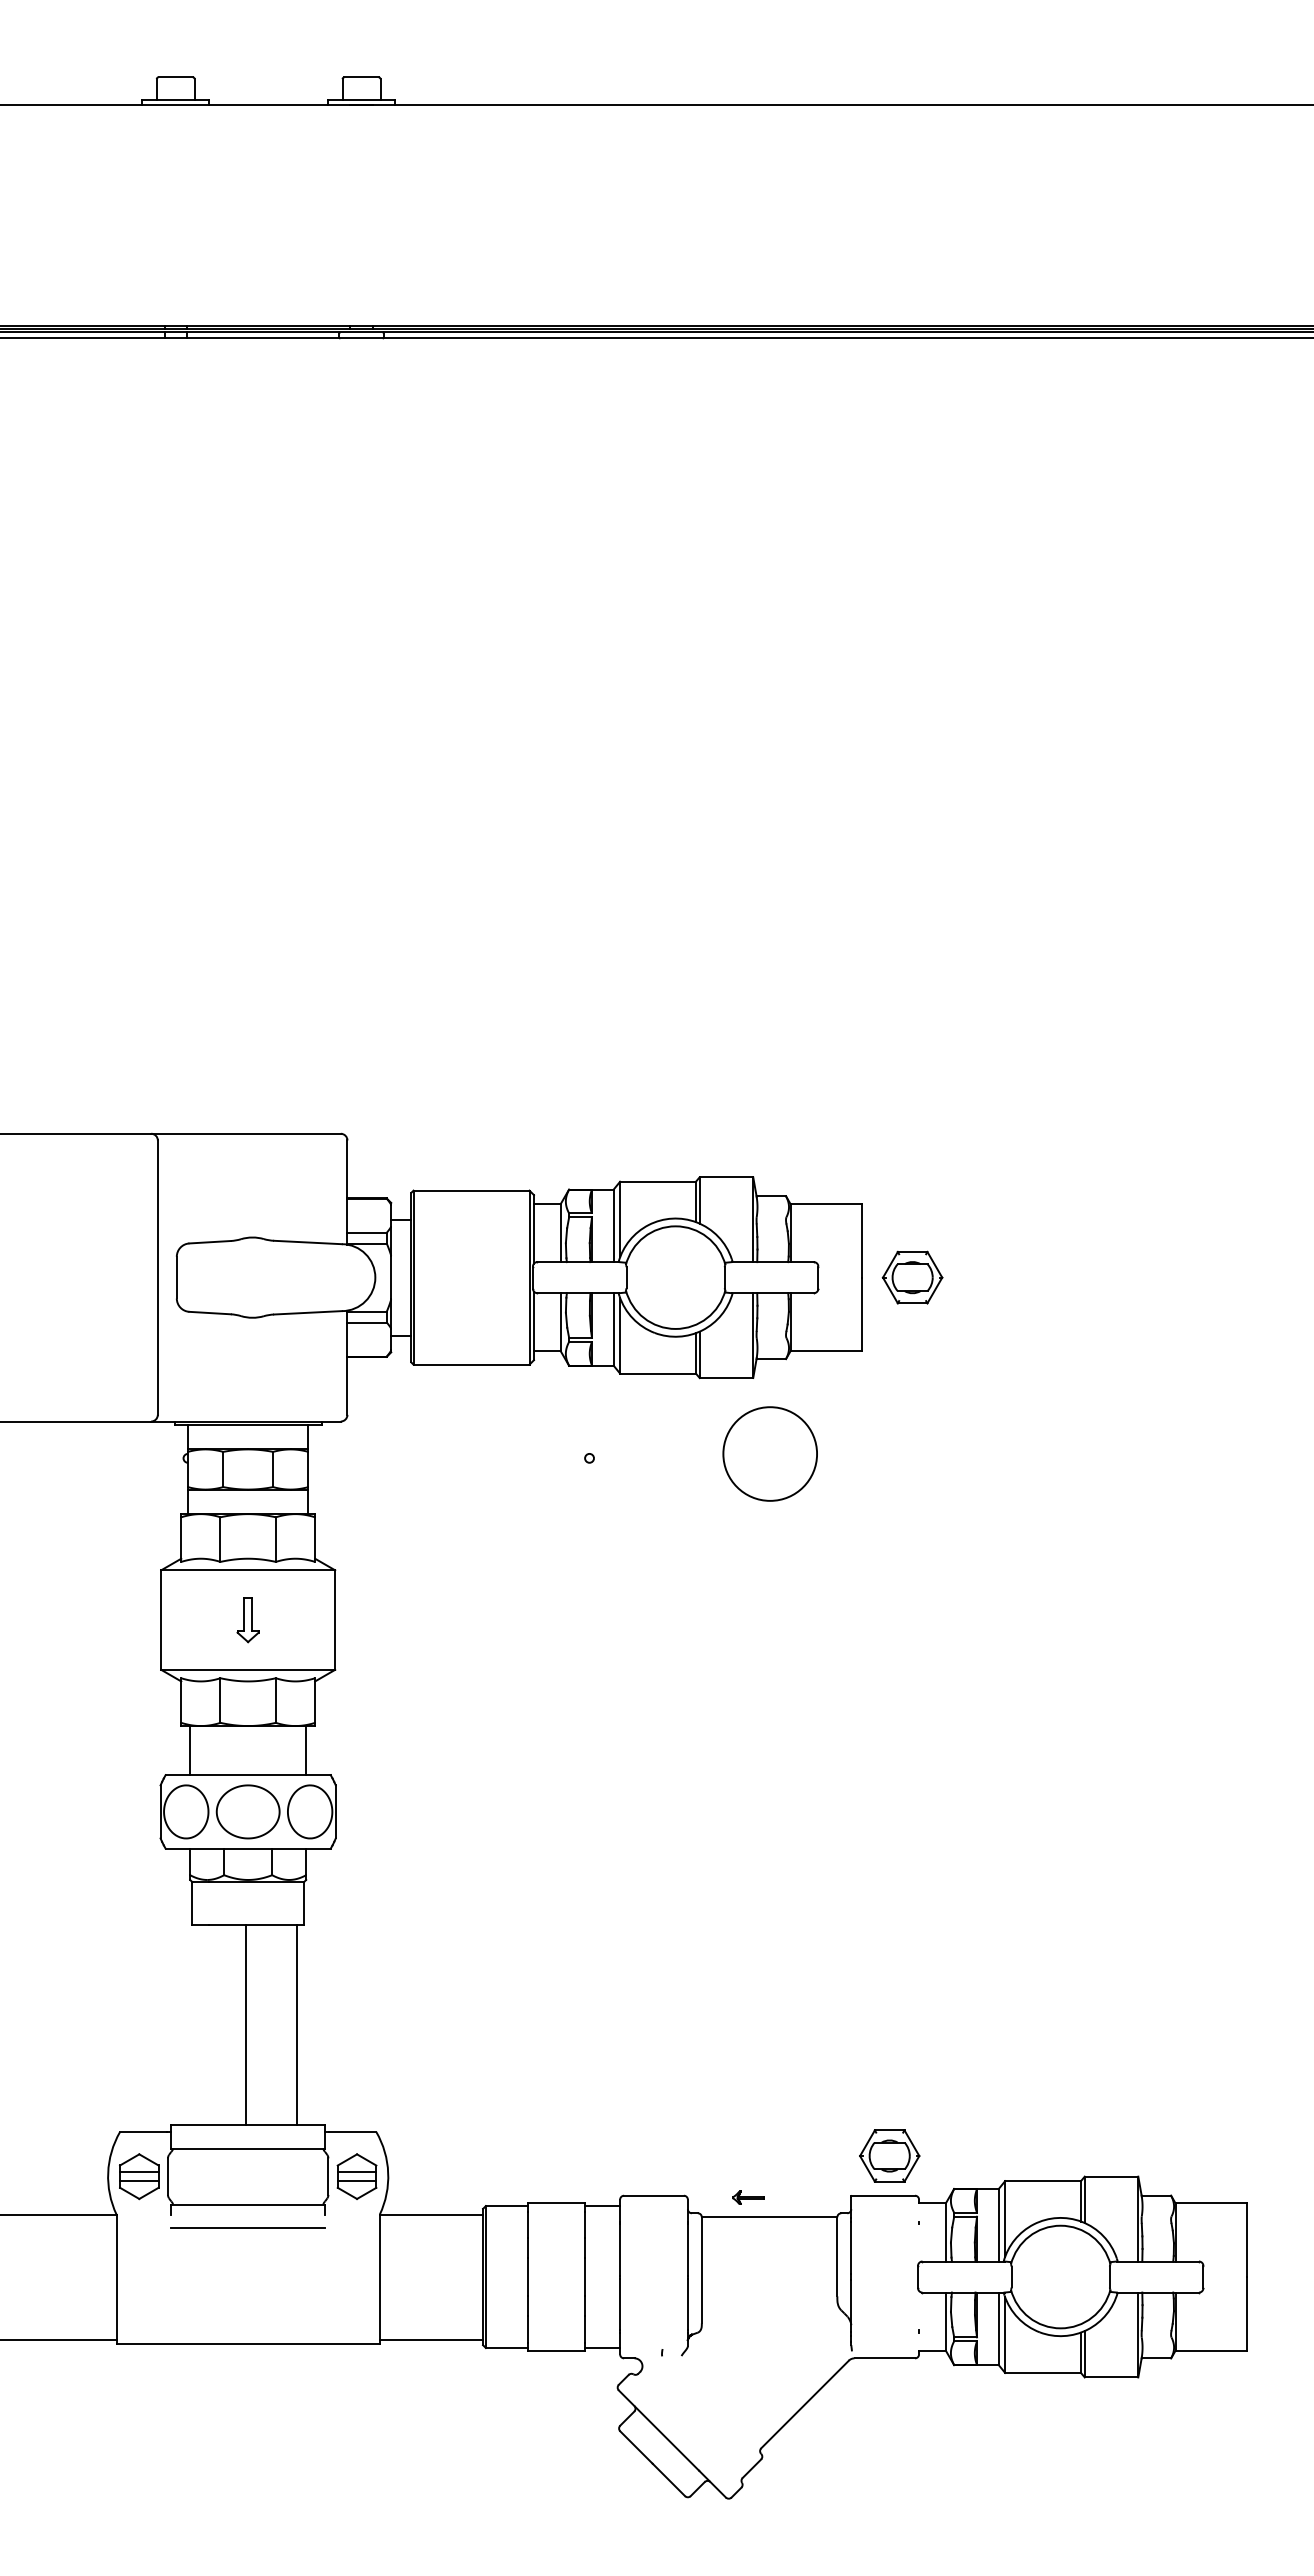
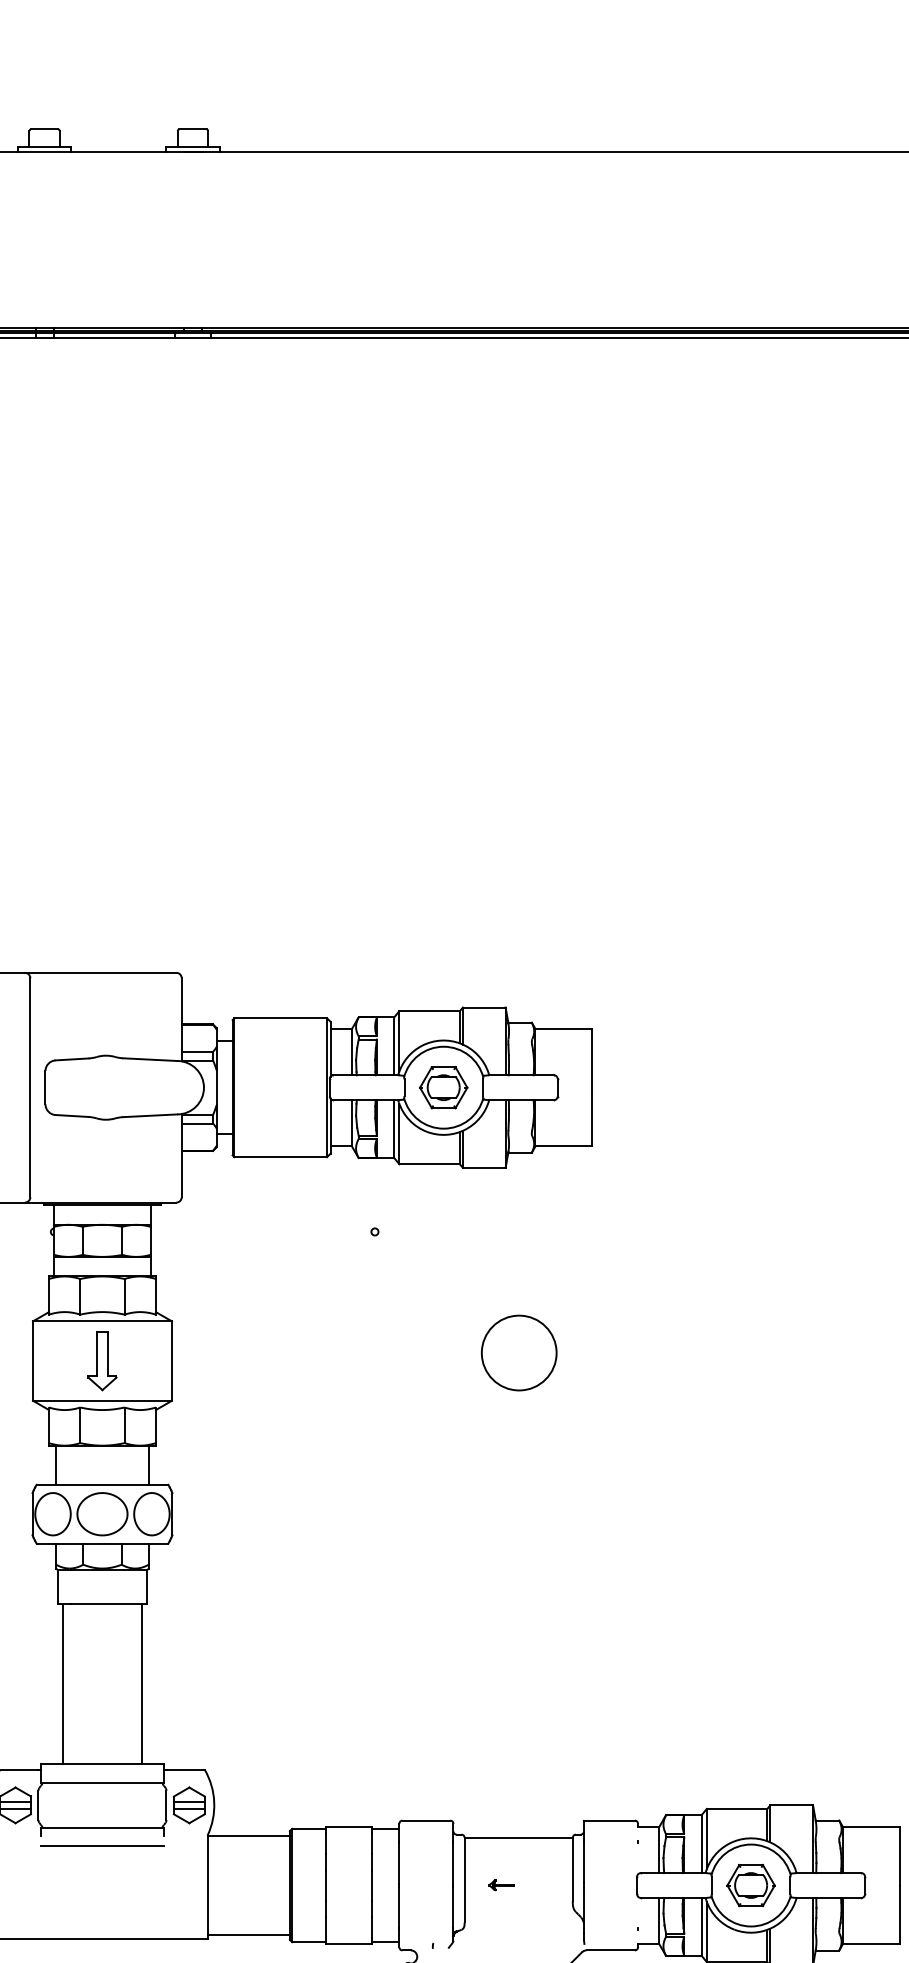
part: (912, 1277) -> (443, 1087), moved
circle: (769, 1453) -> (518, 1352), moved
part: (247, 1620) -> (101, 1361), size x1.67
line: (246, 2024) -> (63, 1683), moved
part: (889, 2155) -> (750, 1885), moved
part: (748, 2197) -> (501, 1885), moved

